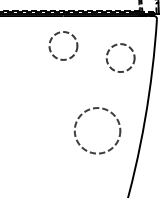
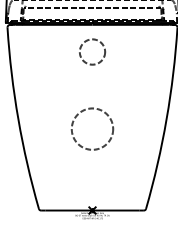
circle: (120, 57) -> (144, 62), removed
circle: (97, 130) -> (92, 128), moved

